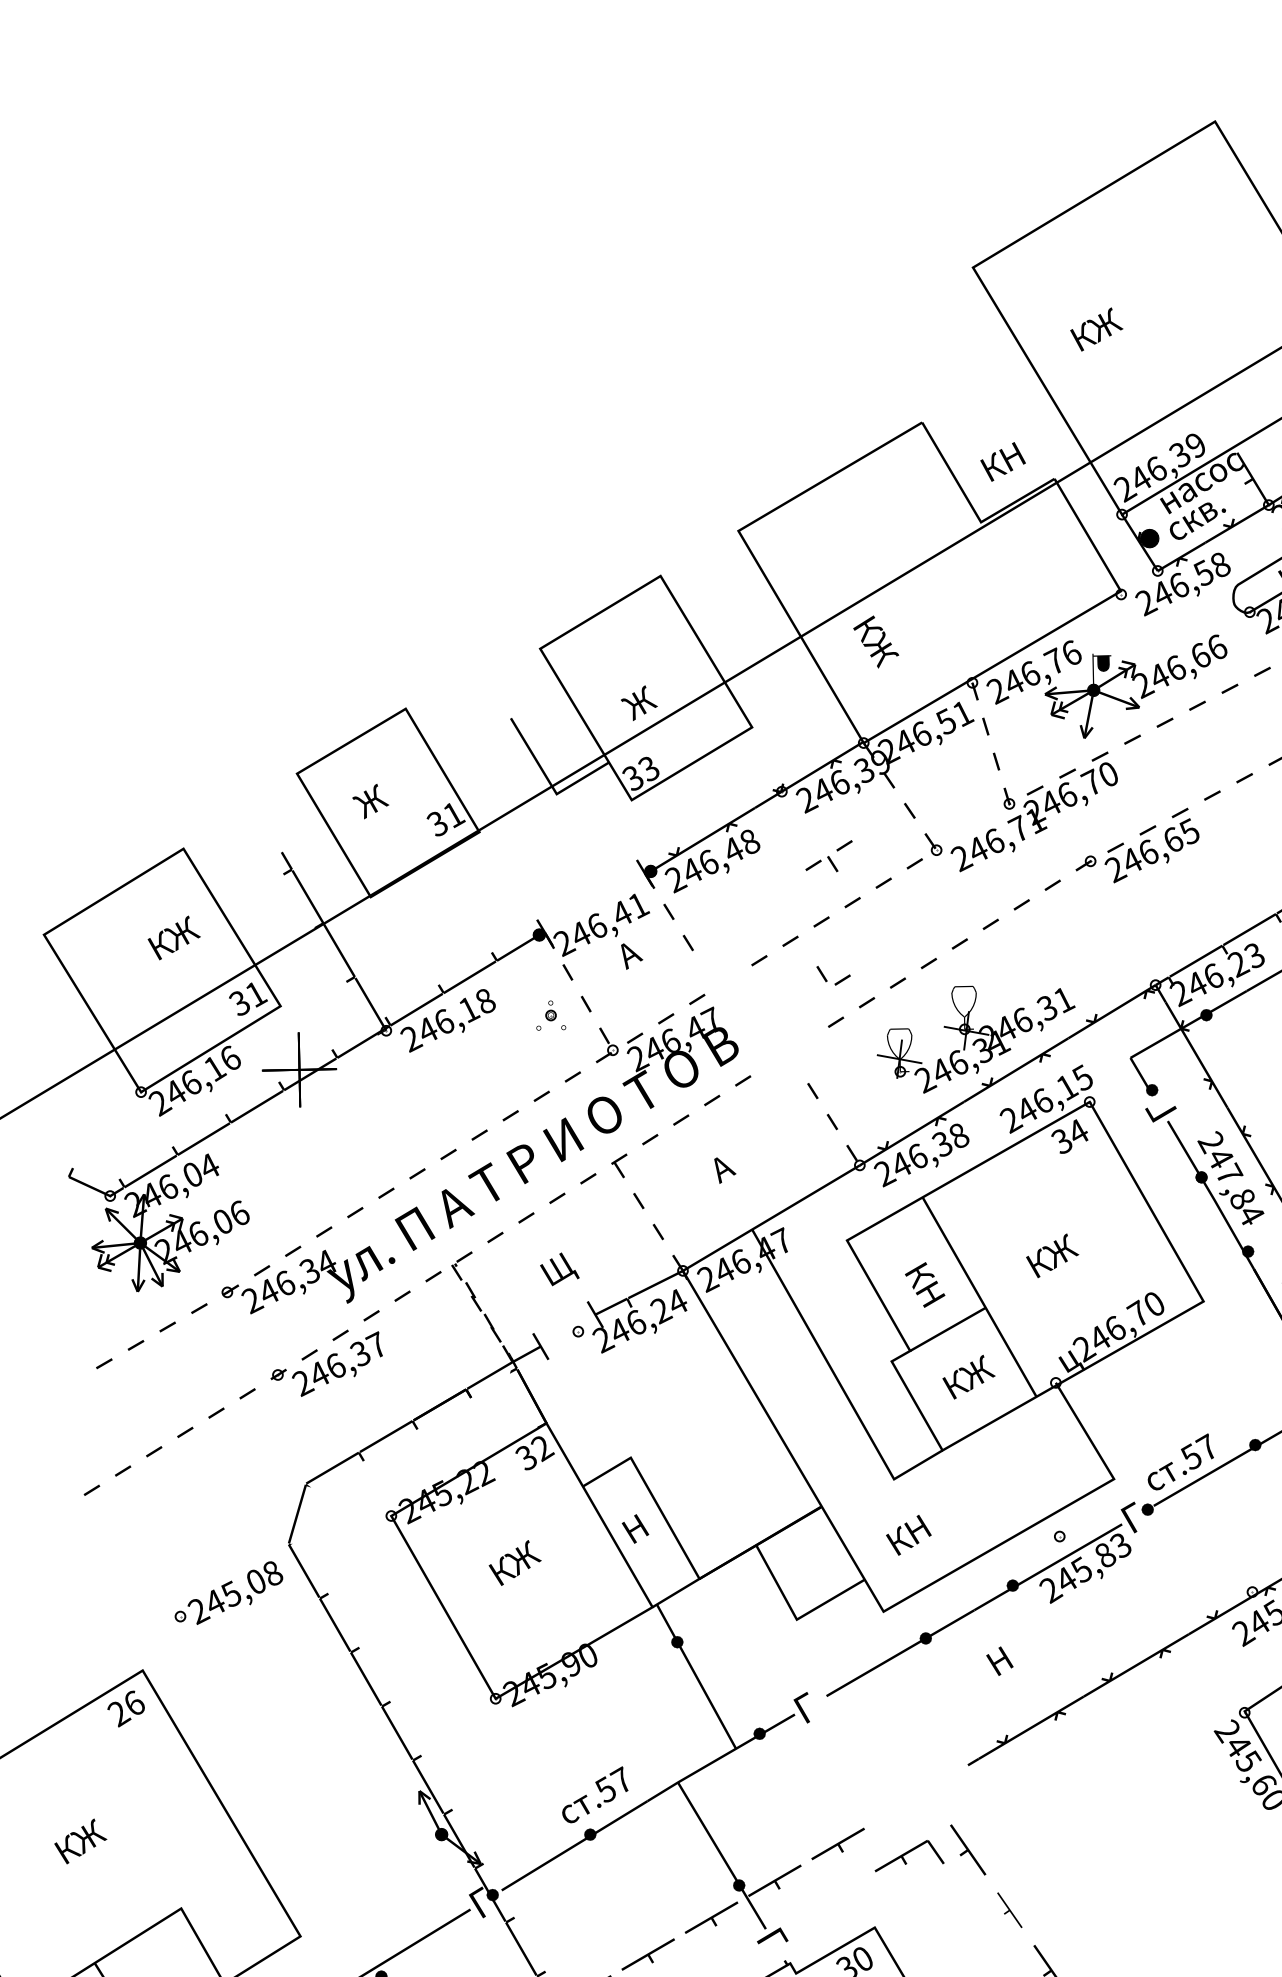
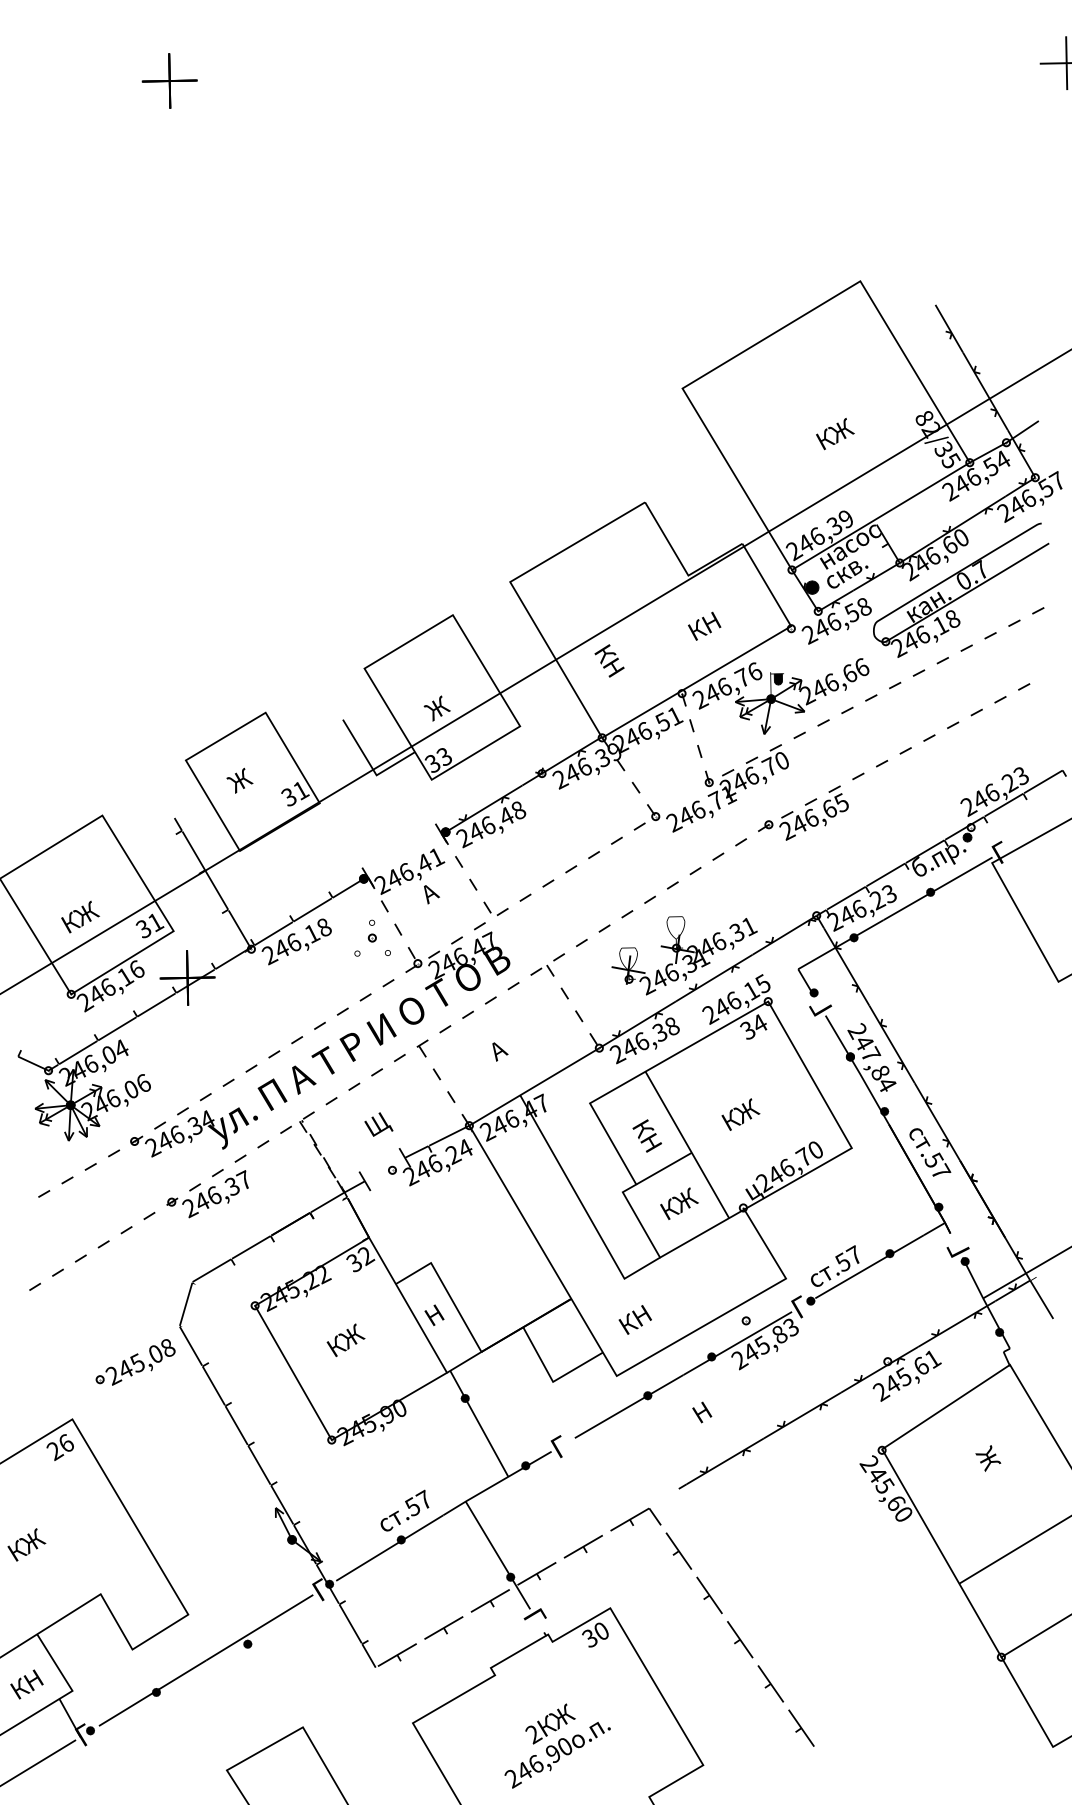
text: (1096, 330) -> (835, 434), moved
text: (1002, 460) -> (704, 625), moved
text: (880, 648) -> (614, 668), КЖ -> КН
part: (828, 855) -> (547, 964), moved
text: (174, 937) -> (80, 916), moved
part: (832, 975) -> (495, 908), moved
part: (551, 1014) -> (372, 937), size x1.67
part: (909, 1855) -> (635, 1519), moved
part: (1009, 1910) -> (709, 1595), size x1.43

